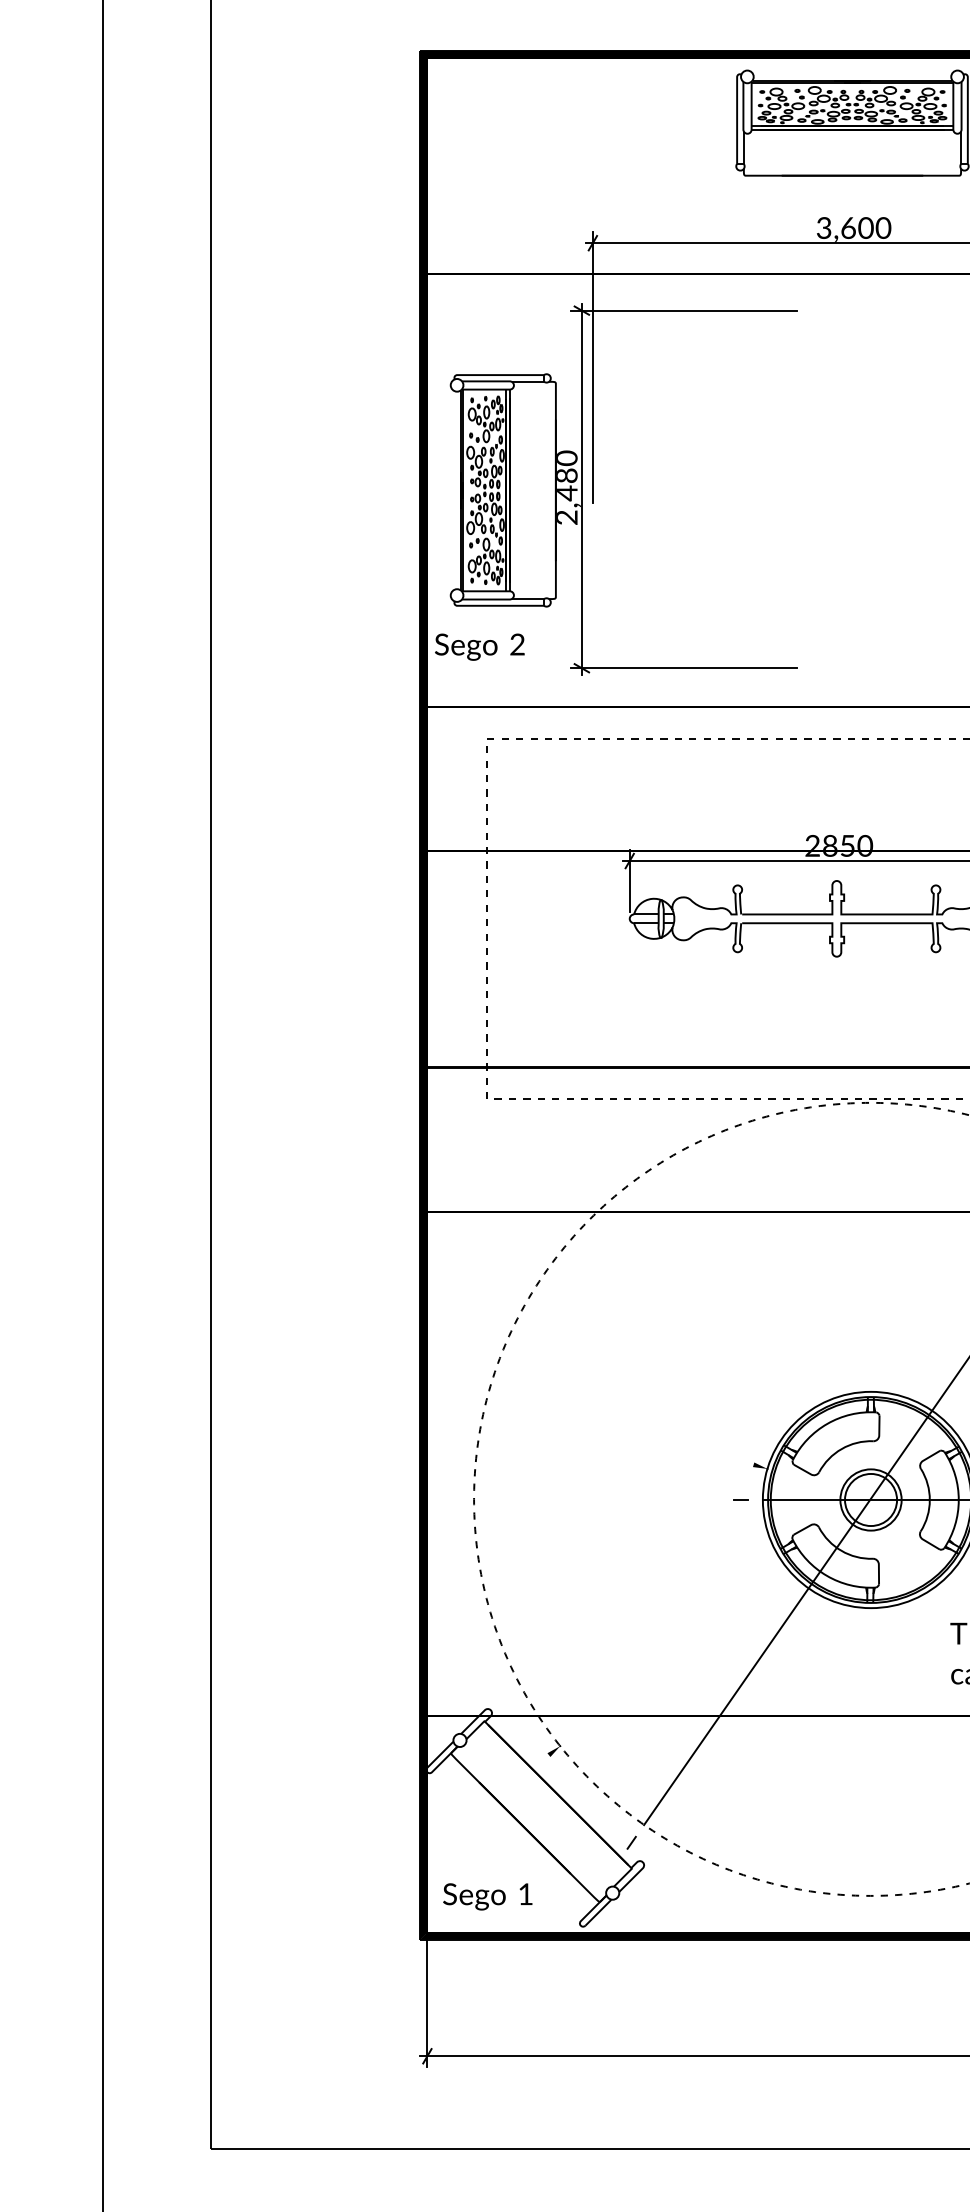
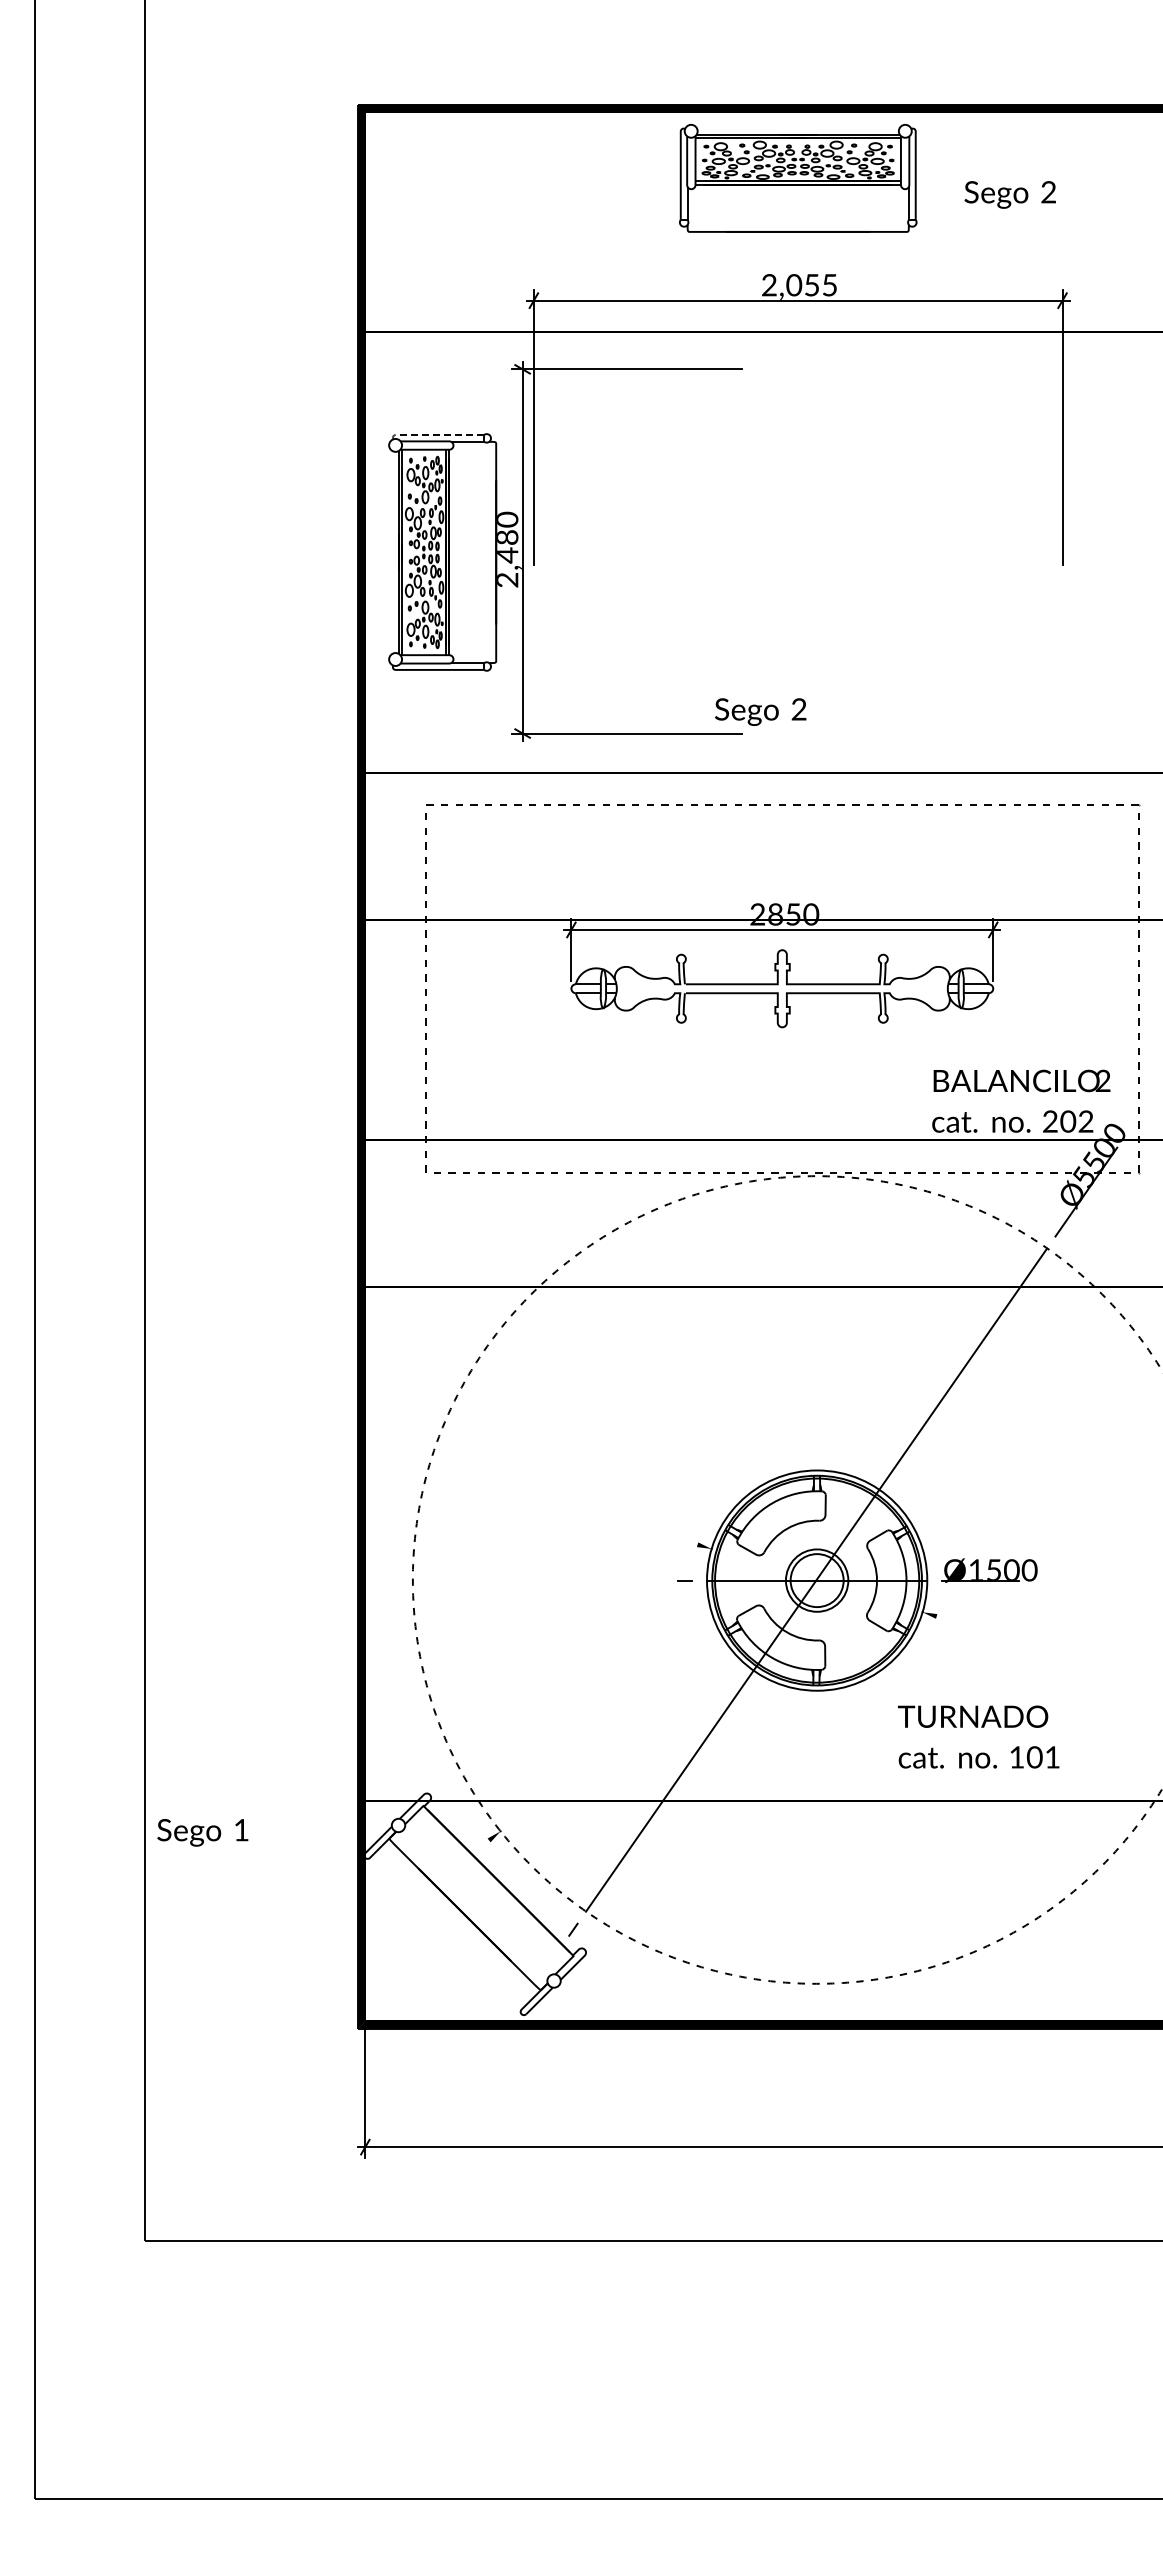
text: (853, 228) -> (799, 285), 3,600 -> 2,055
line: (492, 374) -> (431, 434), solid -> dashed
text: (479, 646) -> (760, 711), moved
text: (487, 1896) -> (202, 1832), moved

